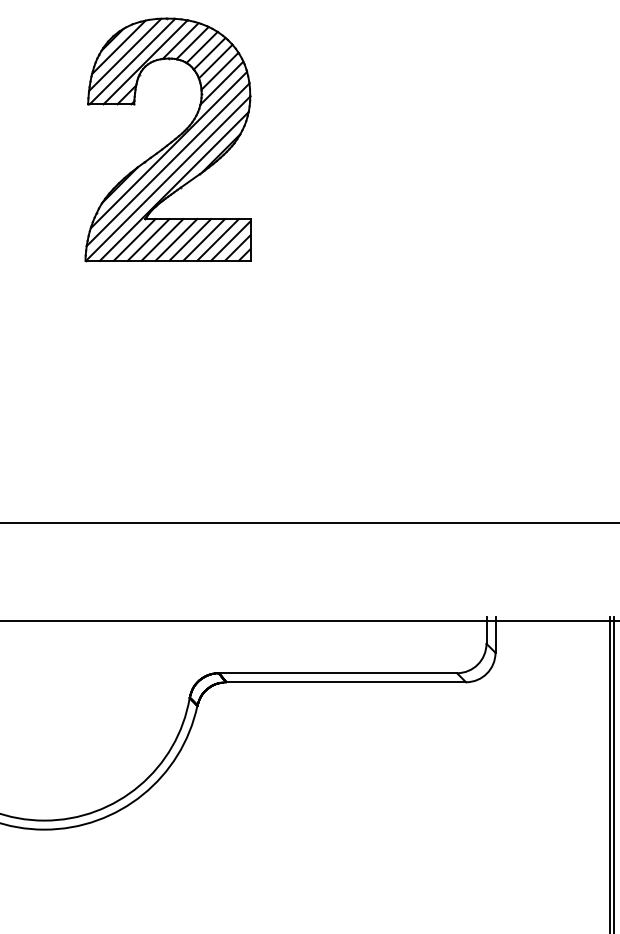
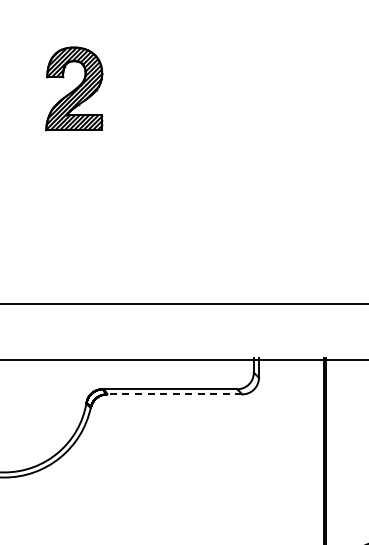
part: (168, 140) -> (74, 88), size x0.6
line: (345, 682) -> (174, 394), solid -> dashed

